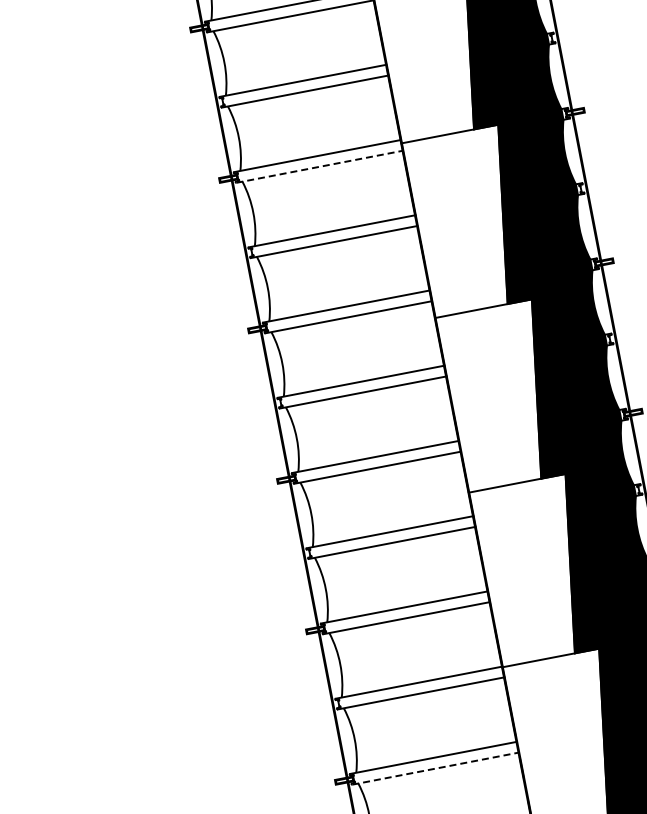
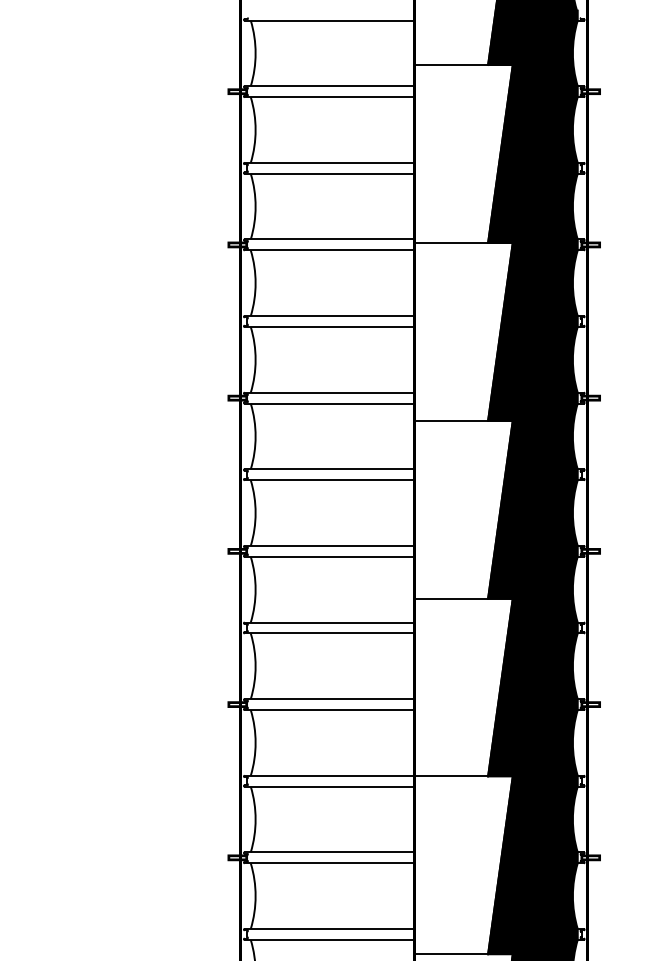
line: (319, 166) -> (329, 250), dashed -> solid
line: (435, 768) -> (329, 863), dashed -> solid

